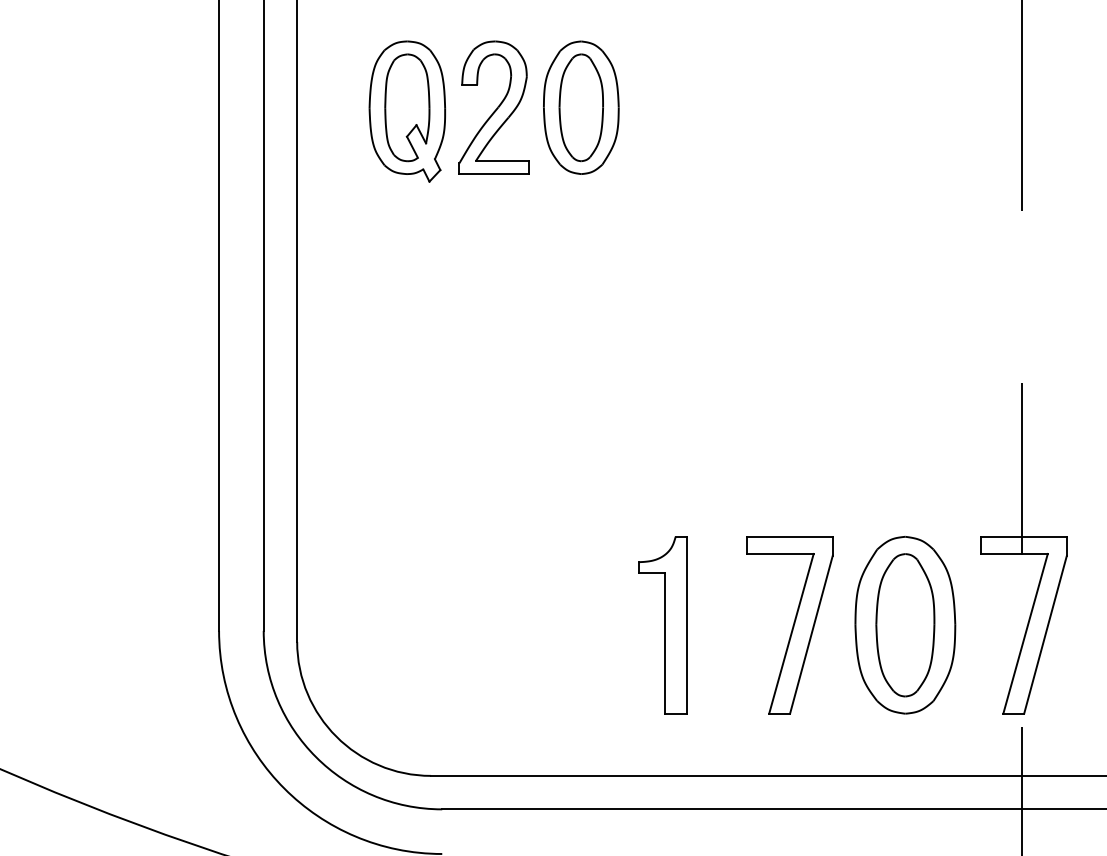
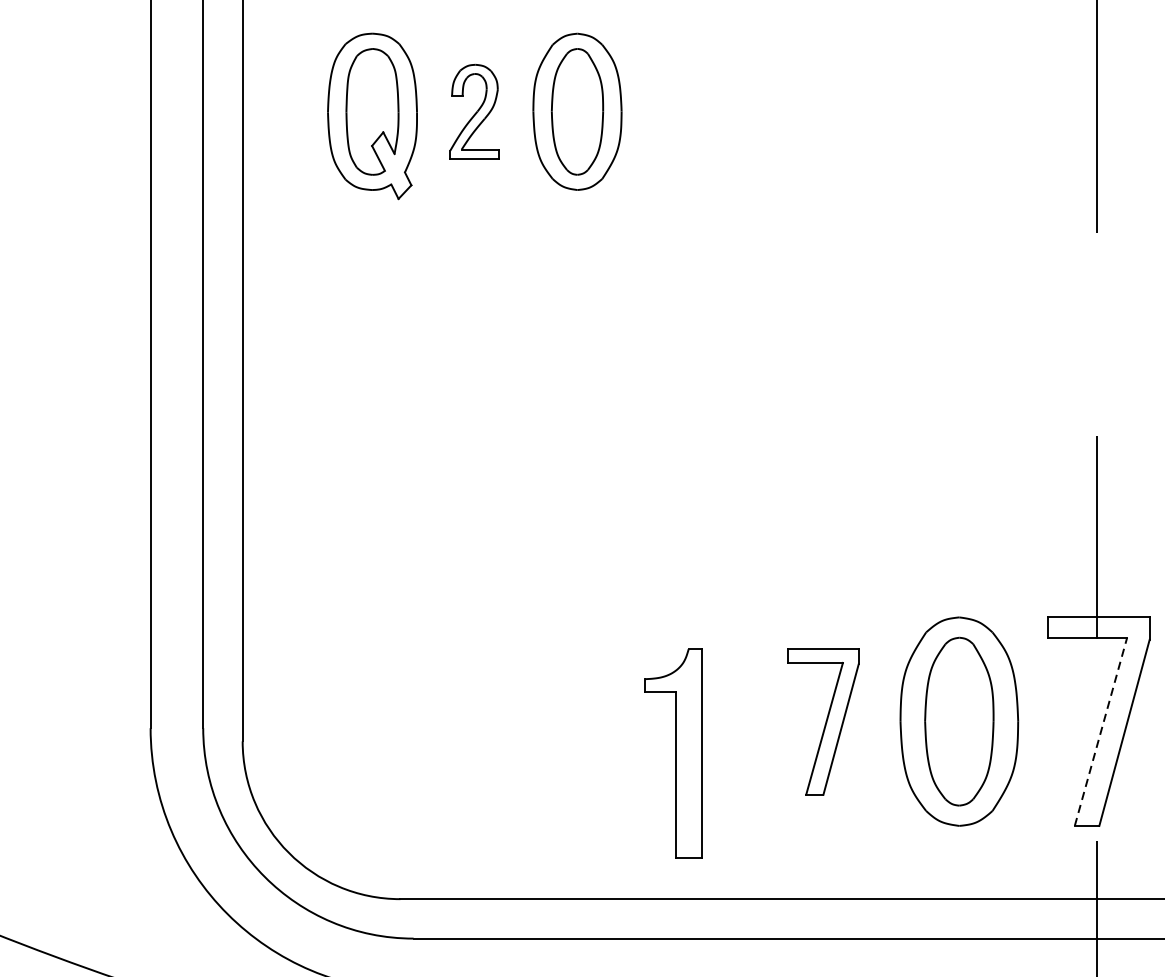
part: (493, 107) -> (474, 111), size x0.6
part: (662, 625) -> (673, 753), moved
part: (789, 625) -> (822, 721), size x0.7
line: (1025, 633) -> (1100, 731), solid -> dashed

